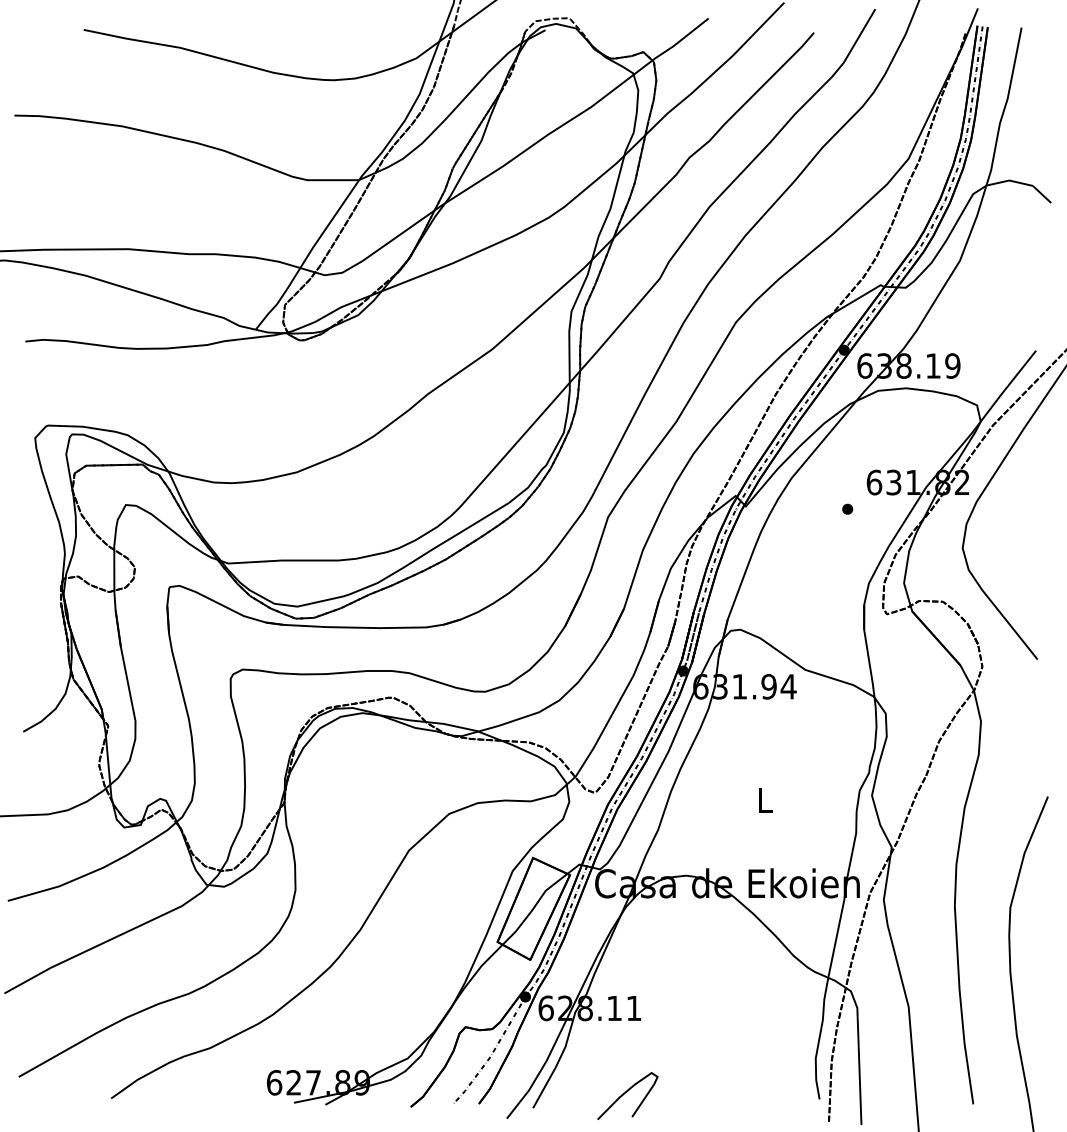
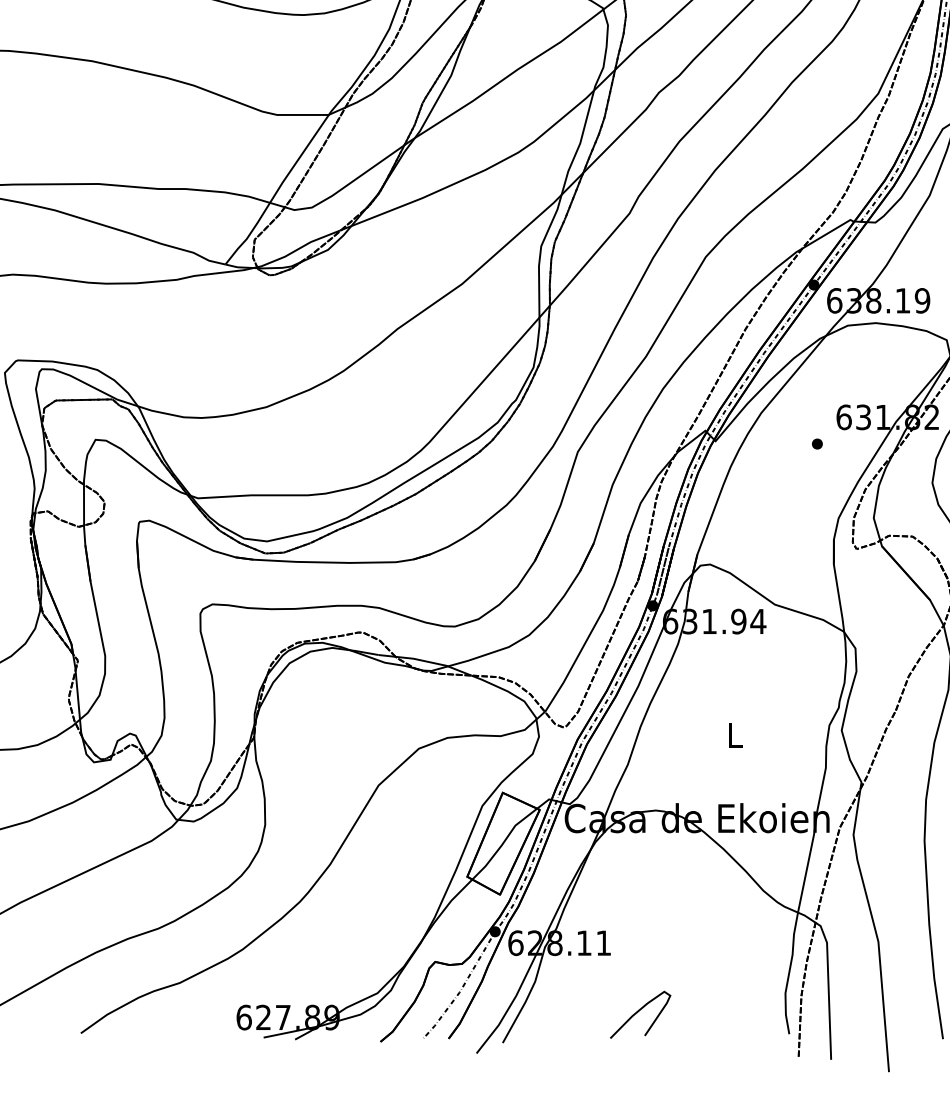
curve: (625, 1093) -> (638, 1012), moved

